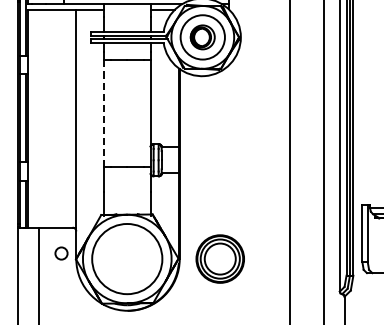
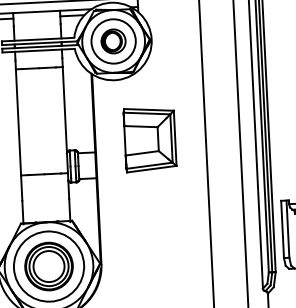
line: (103, 114) -> (18, 123), dashed -> solid
part: (234, 136) -> (150, 138), added
part: (219, 258) -> (48, 266), moved

